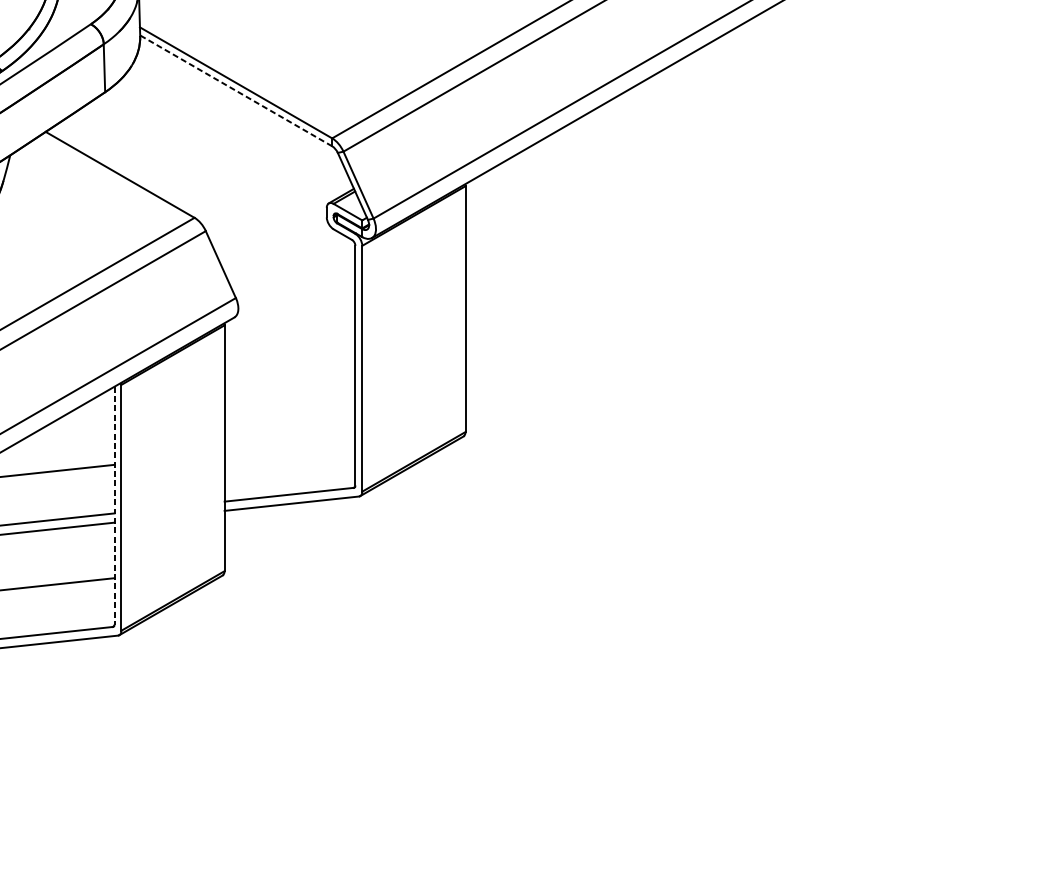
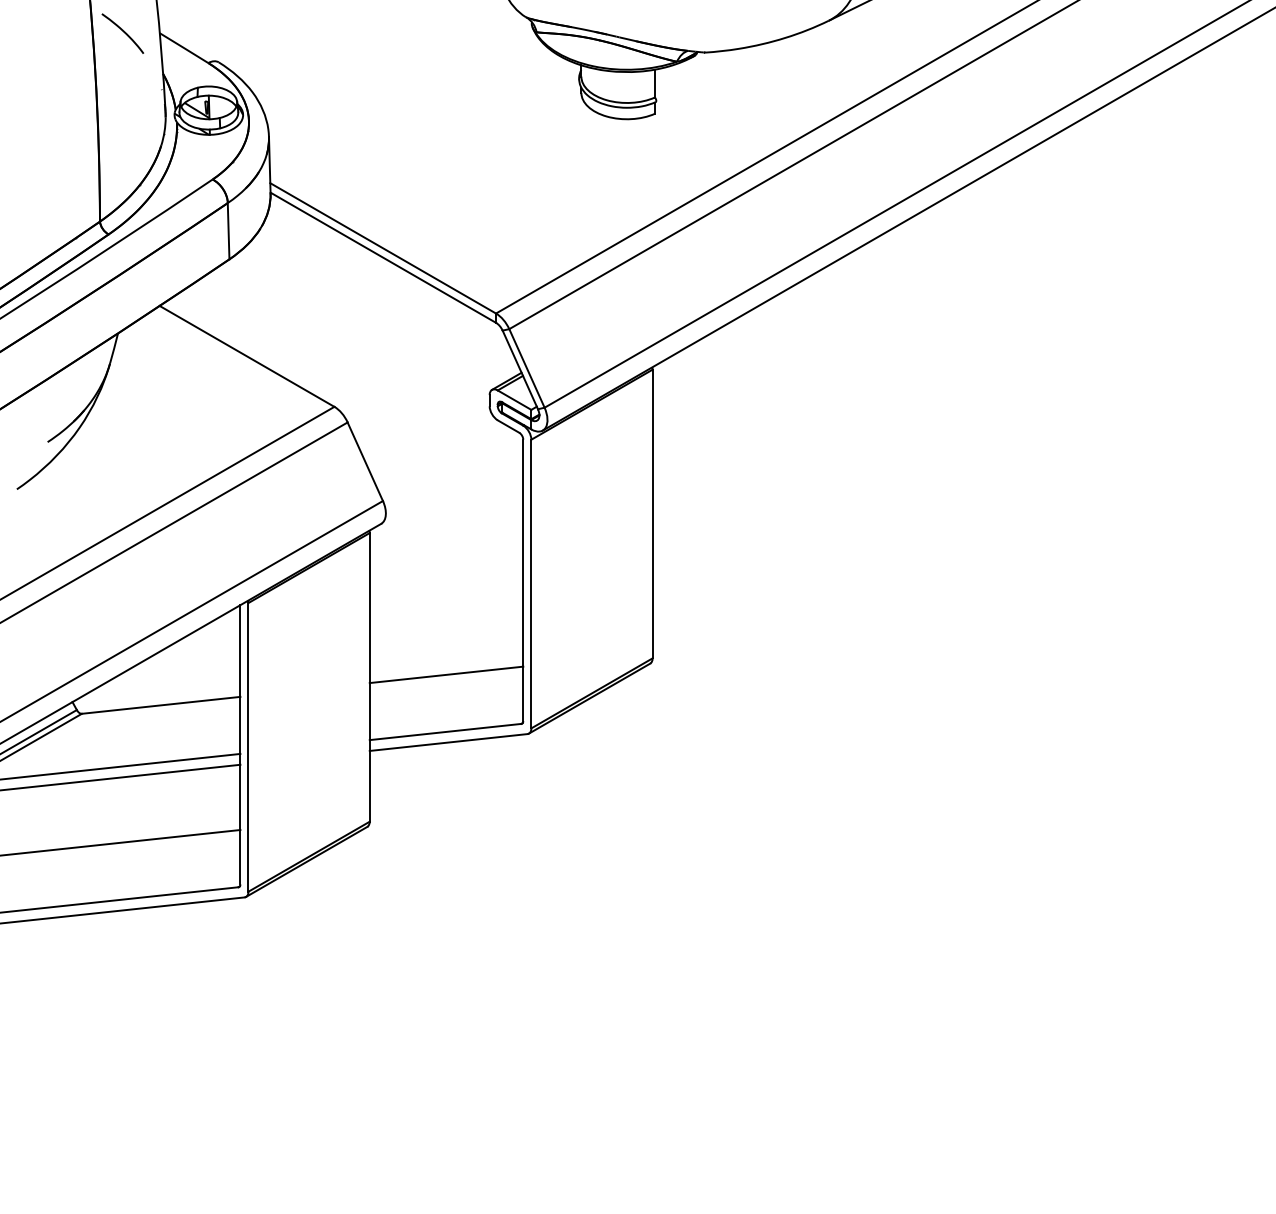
line: (235, 90) -> (382, 257), dashed -> solid
line: (290, 445) -> (446, 674), added
line: (114, 505) -> (240, 744), dashed -> solid

